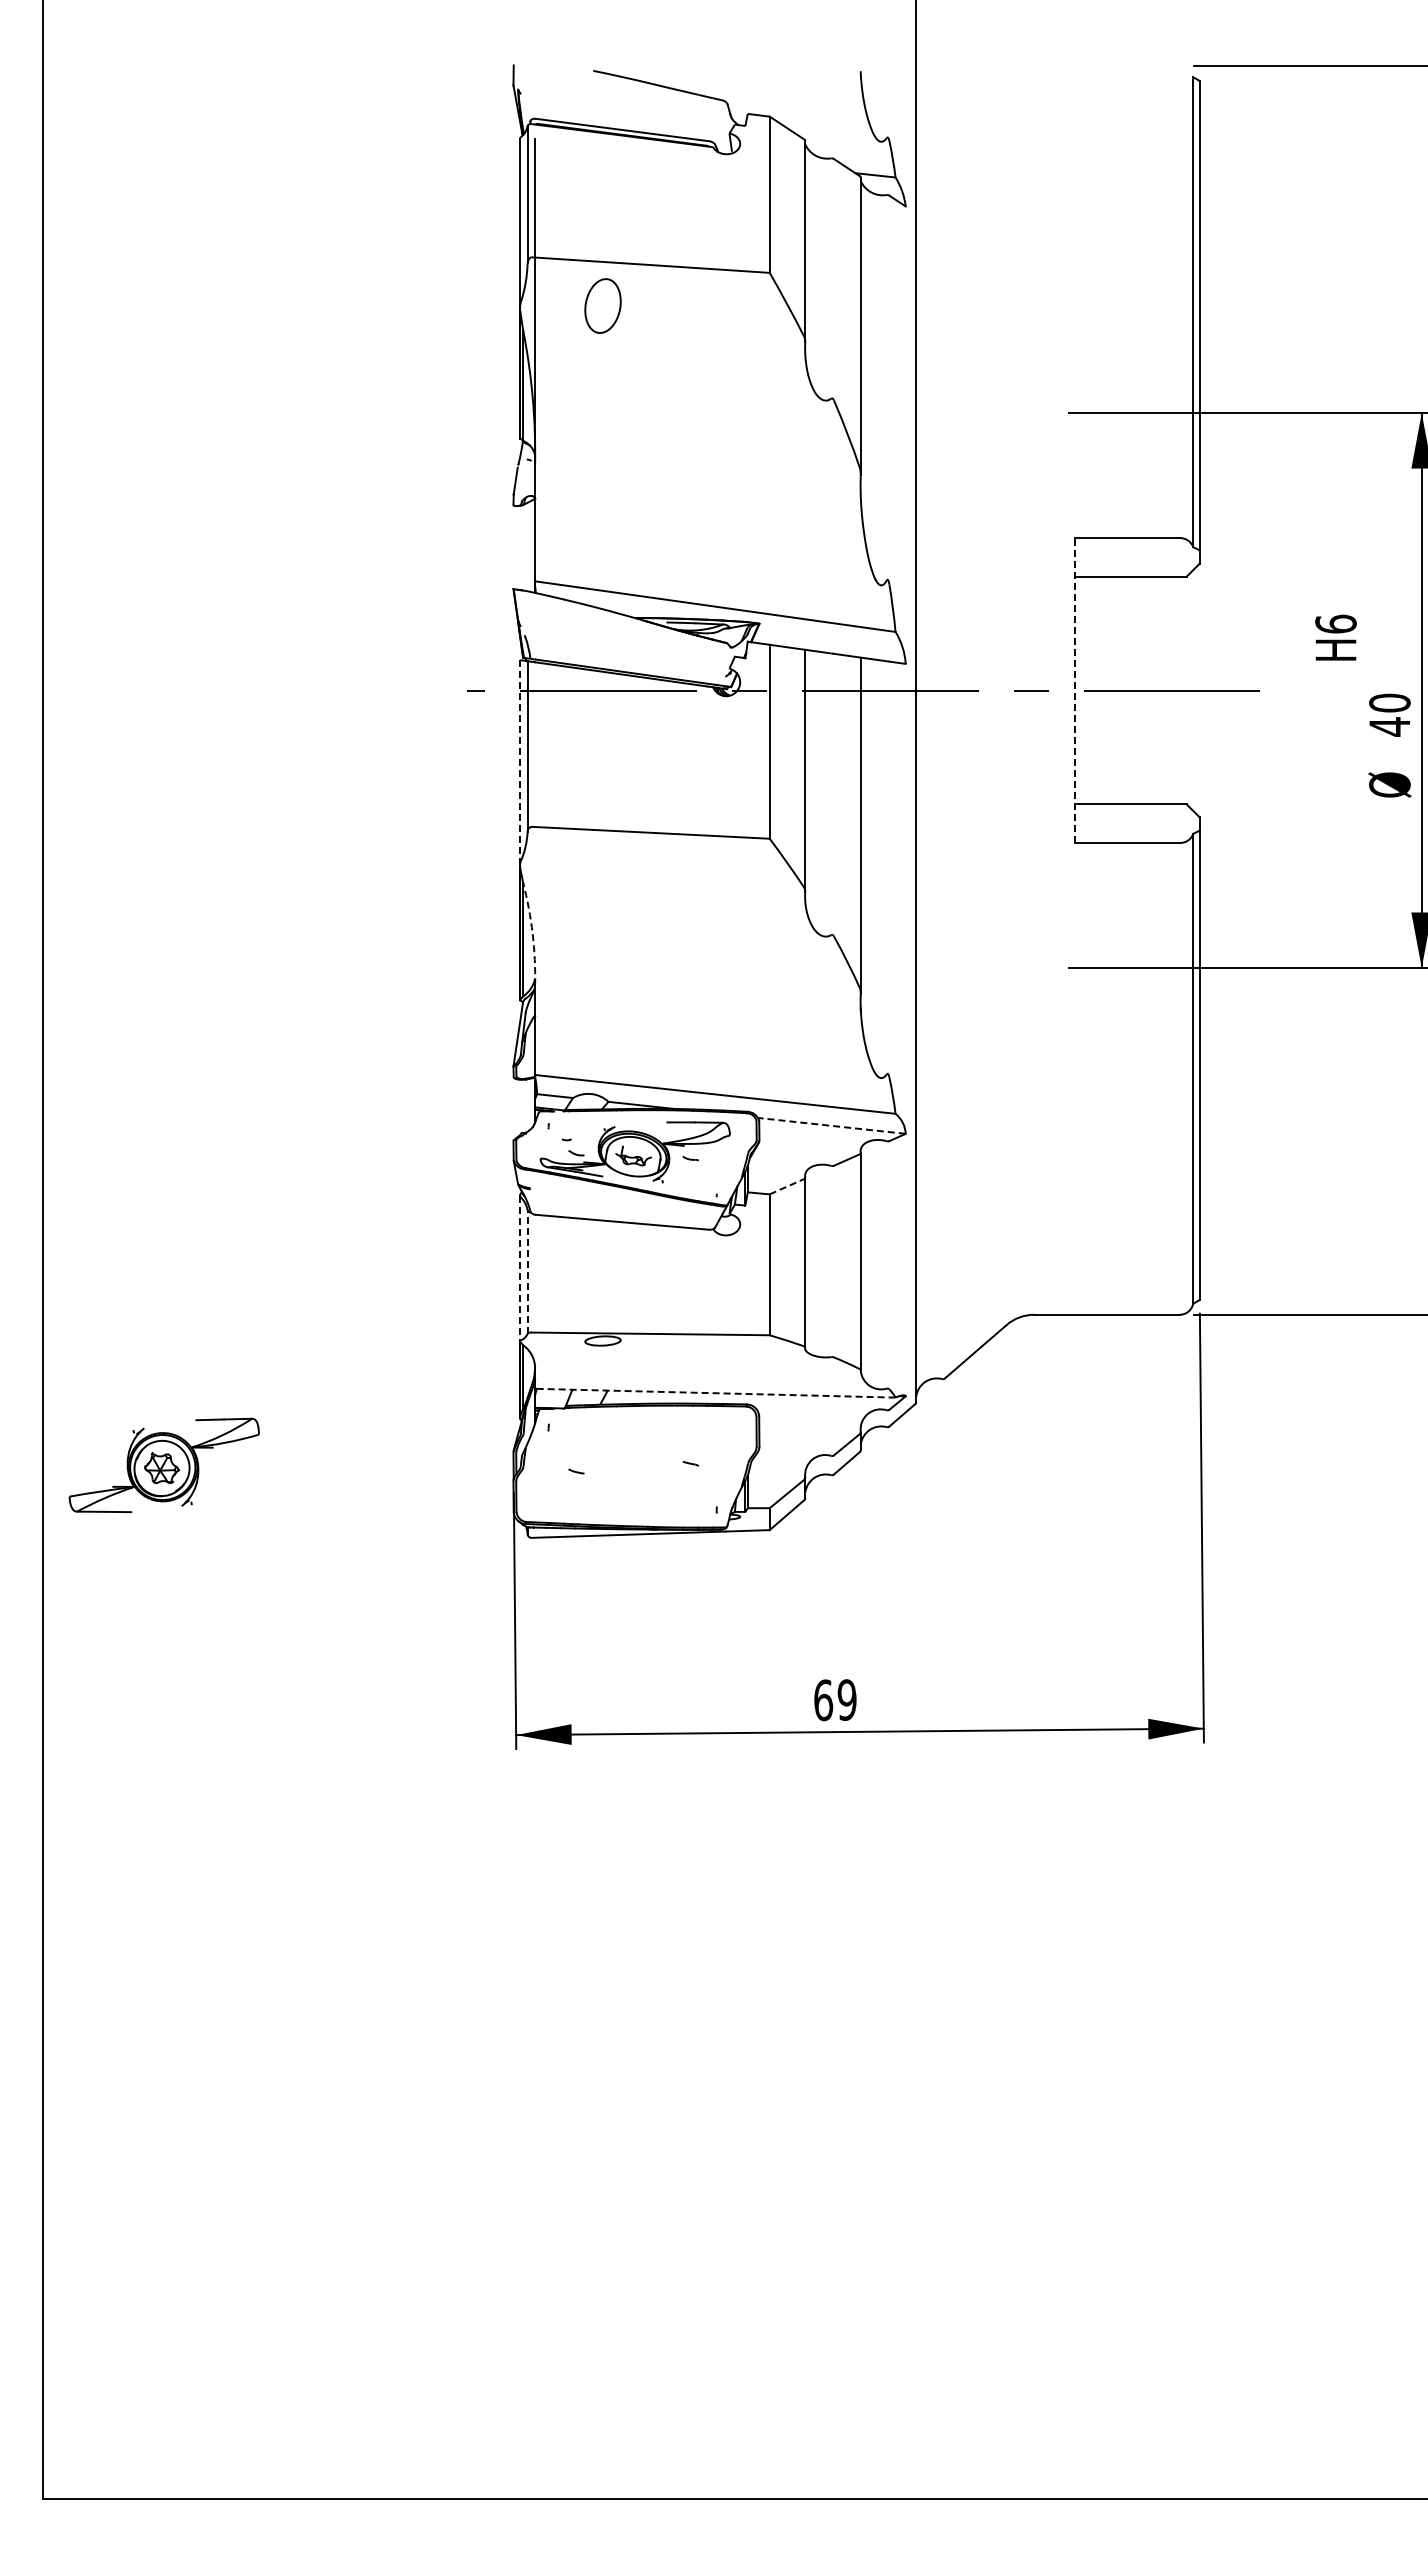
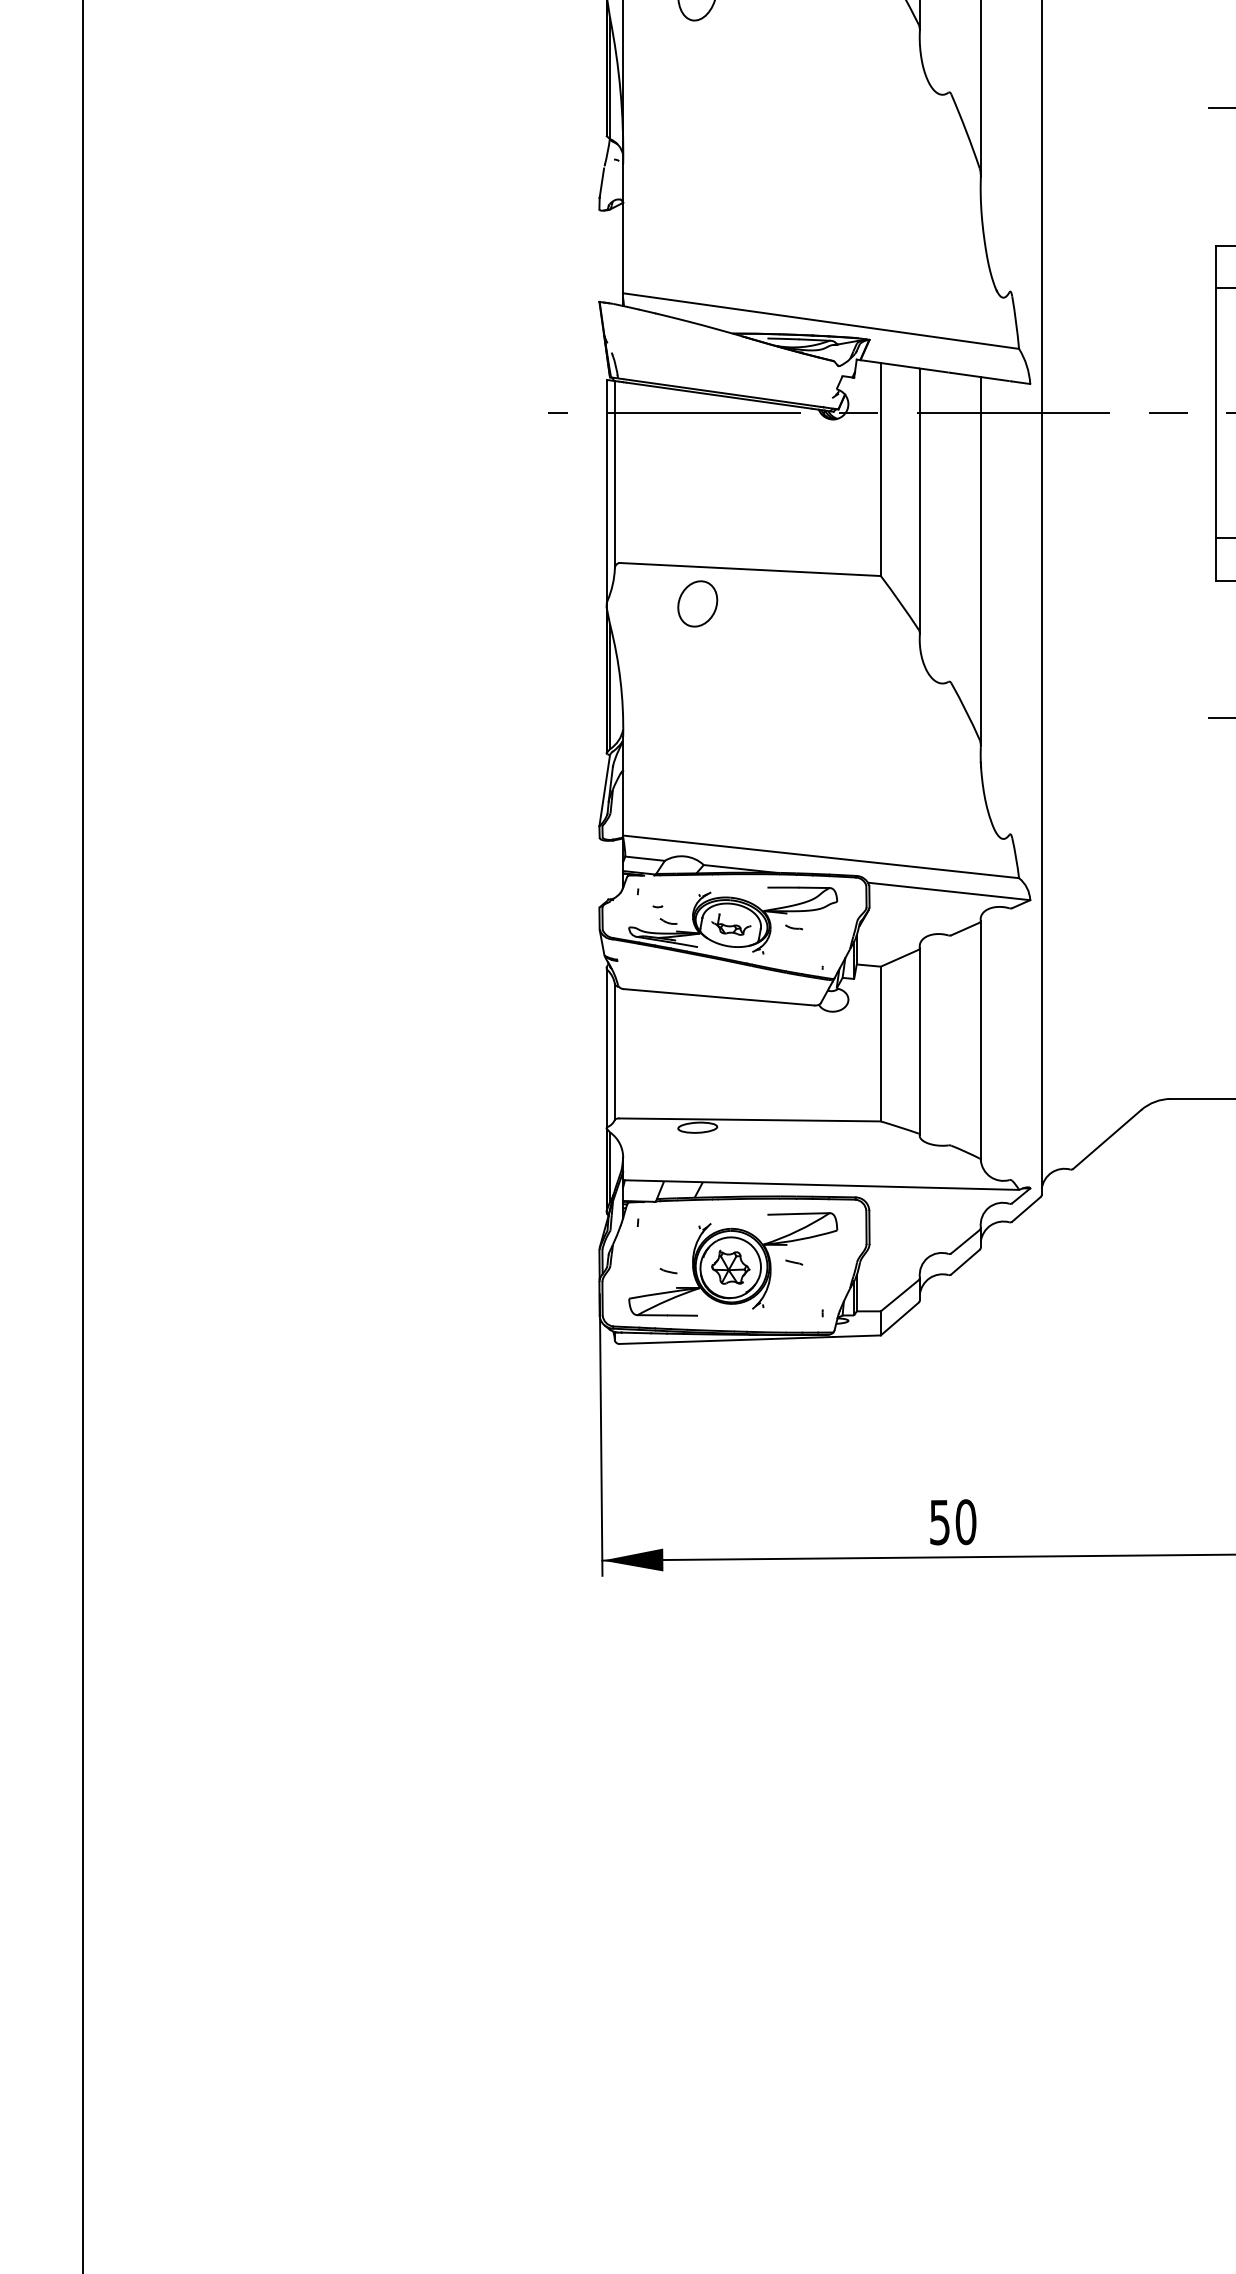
line: (1074, 690) -> (1215, 413), dashed -> solid
line: (520, 763) -> (607, 493), dashed -> solid
part: (602, 863) -> (697, 603), added
arc: (532, 933) -> (620, 680), dashed -> solid
line: (831, 1125) -> (948, 891), dashed -> solid
line: (787, 1186) -> (900, 958), dashed -> solid
line: (520, 1268) -> (607, 1048), dashed -> solid
line: (527, 1272) -> (614, 1052), dashed -> solid
line: (714, 1393) -> (820, 1185), dashed -> solid
part: (163, 1465) -> (732, 1264), moved
text: (835, 1700) -> (953, 1522), 69 -> 50

